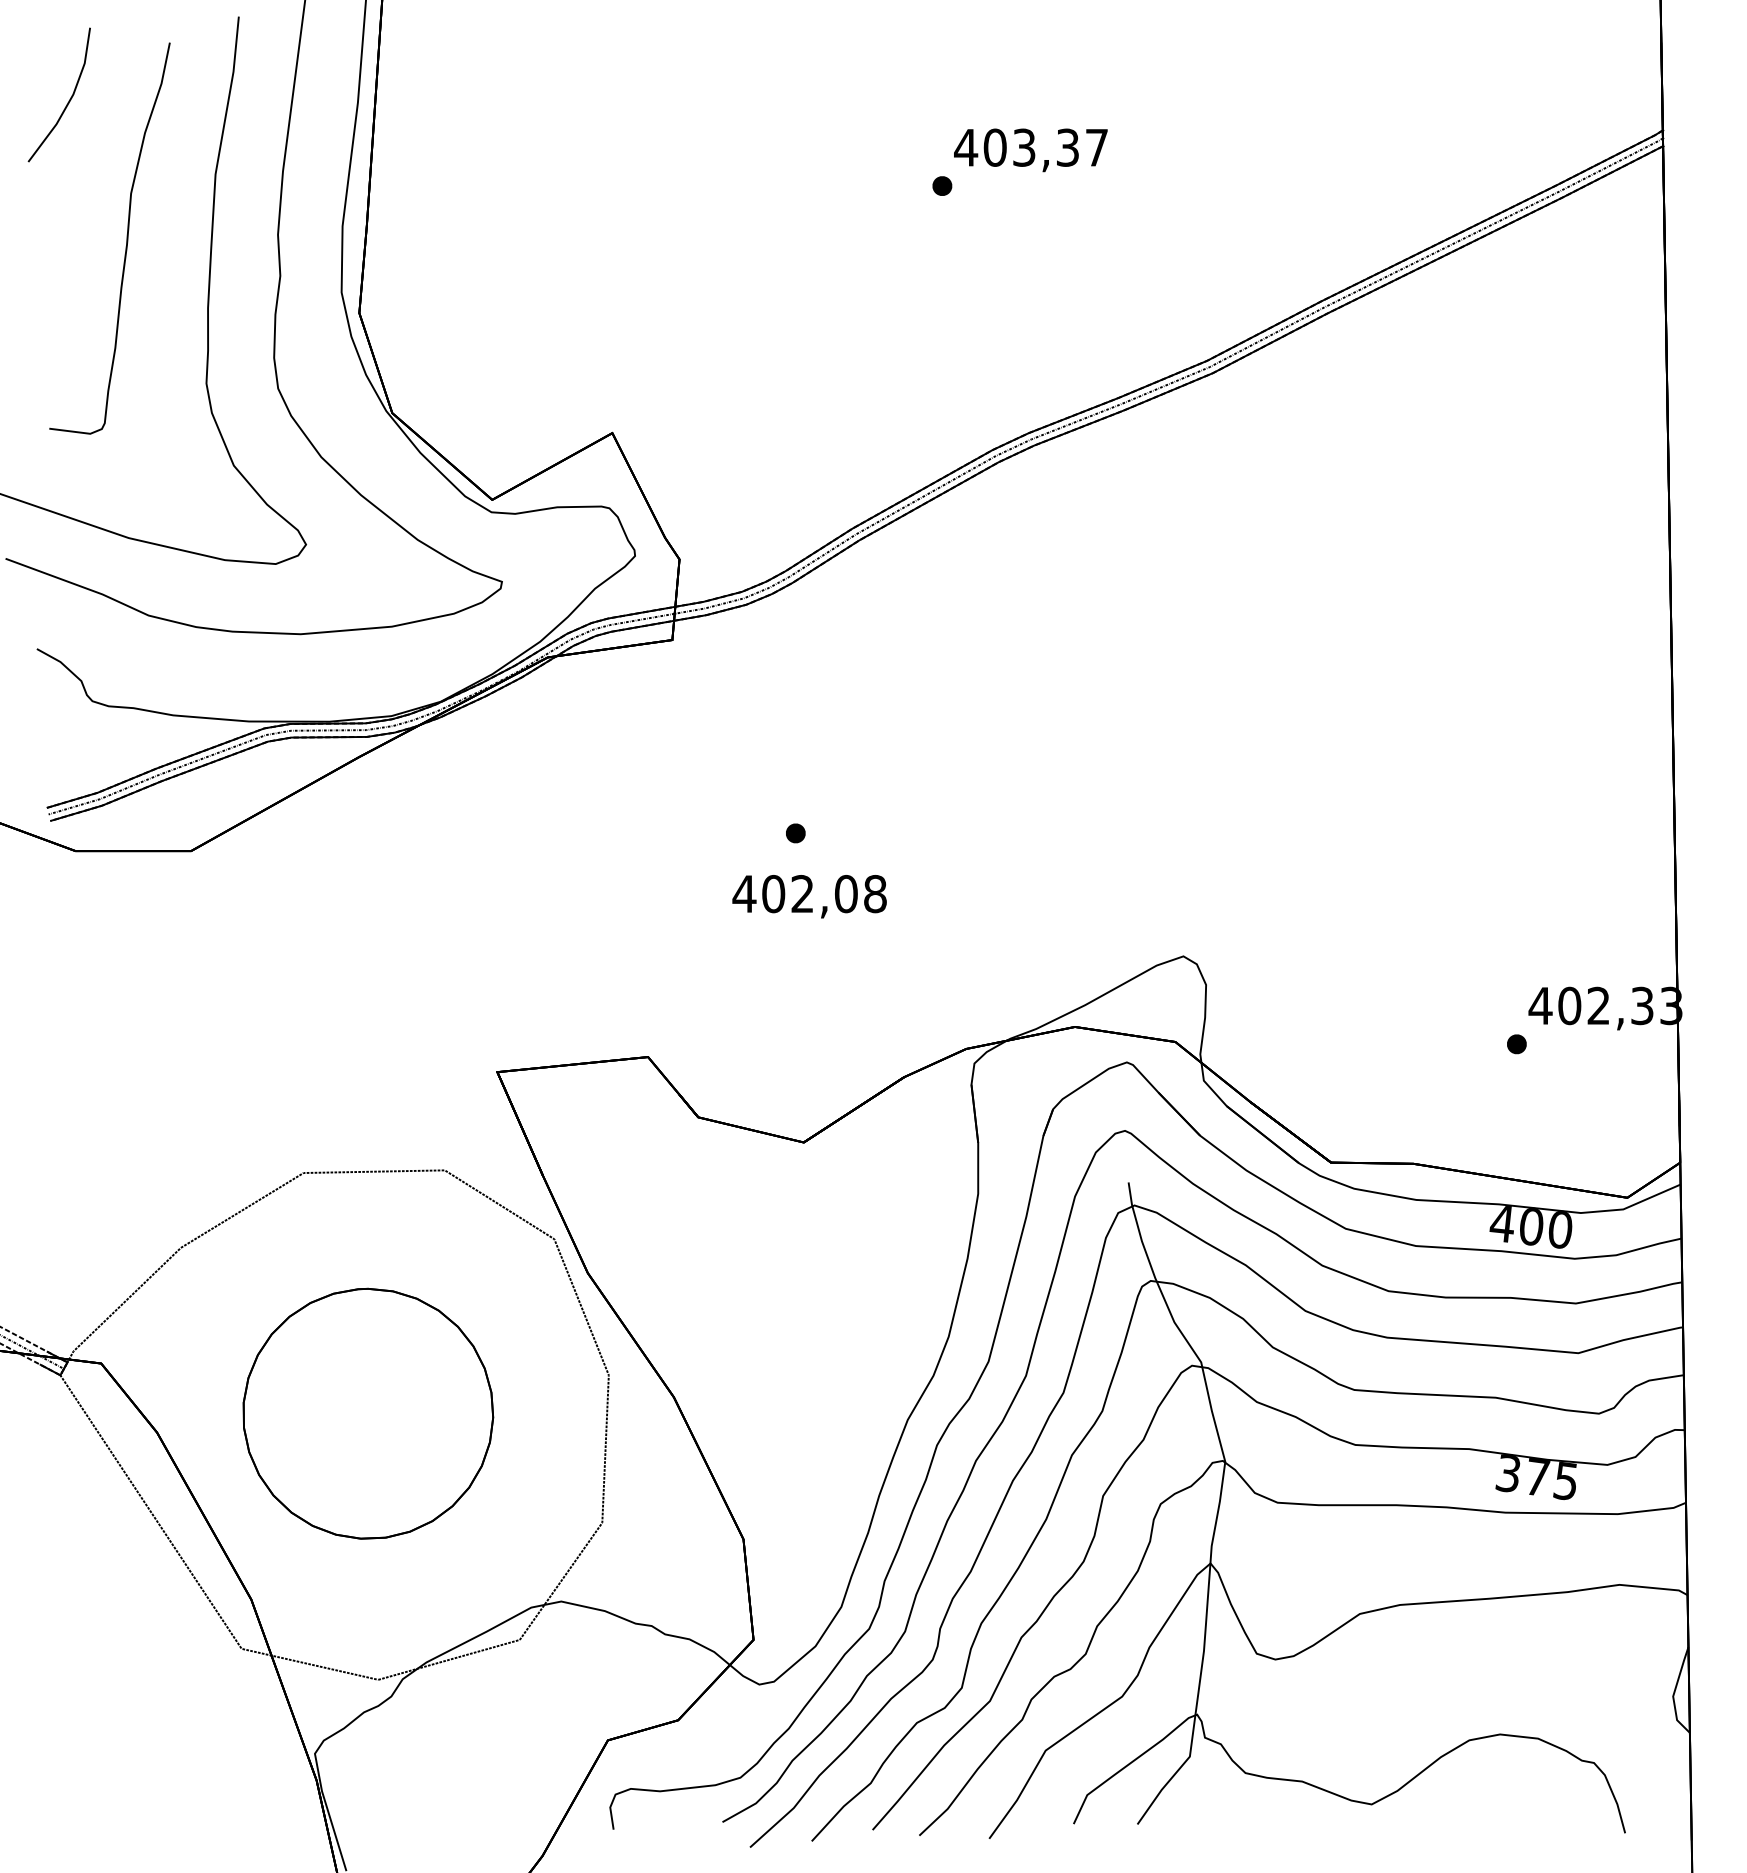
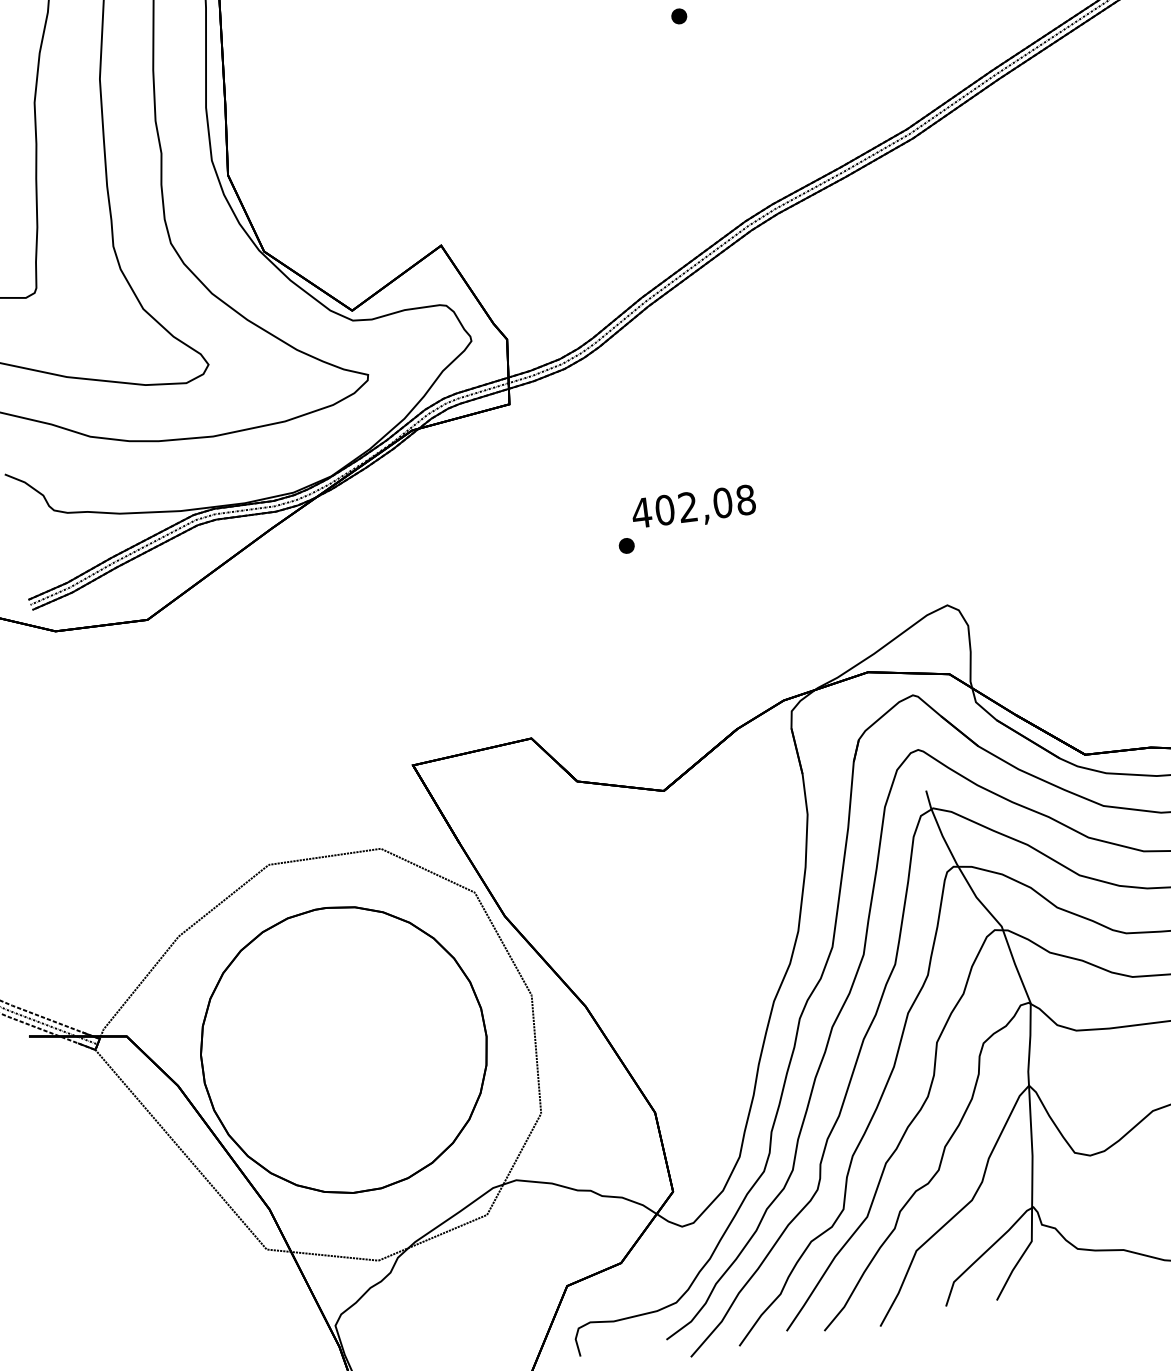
text: (809, 896) -> (693, 508), moved
part: (368, 1413) -> (344, 1049), size x1.43

